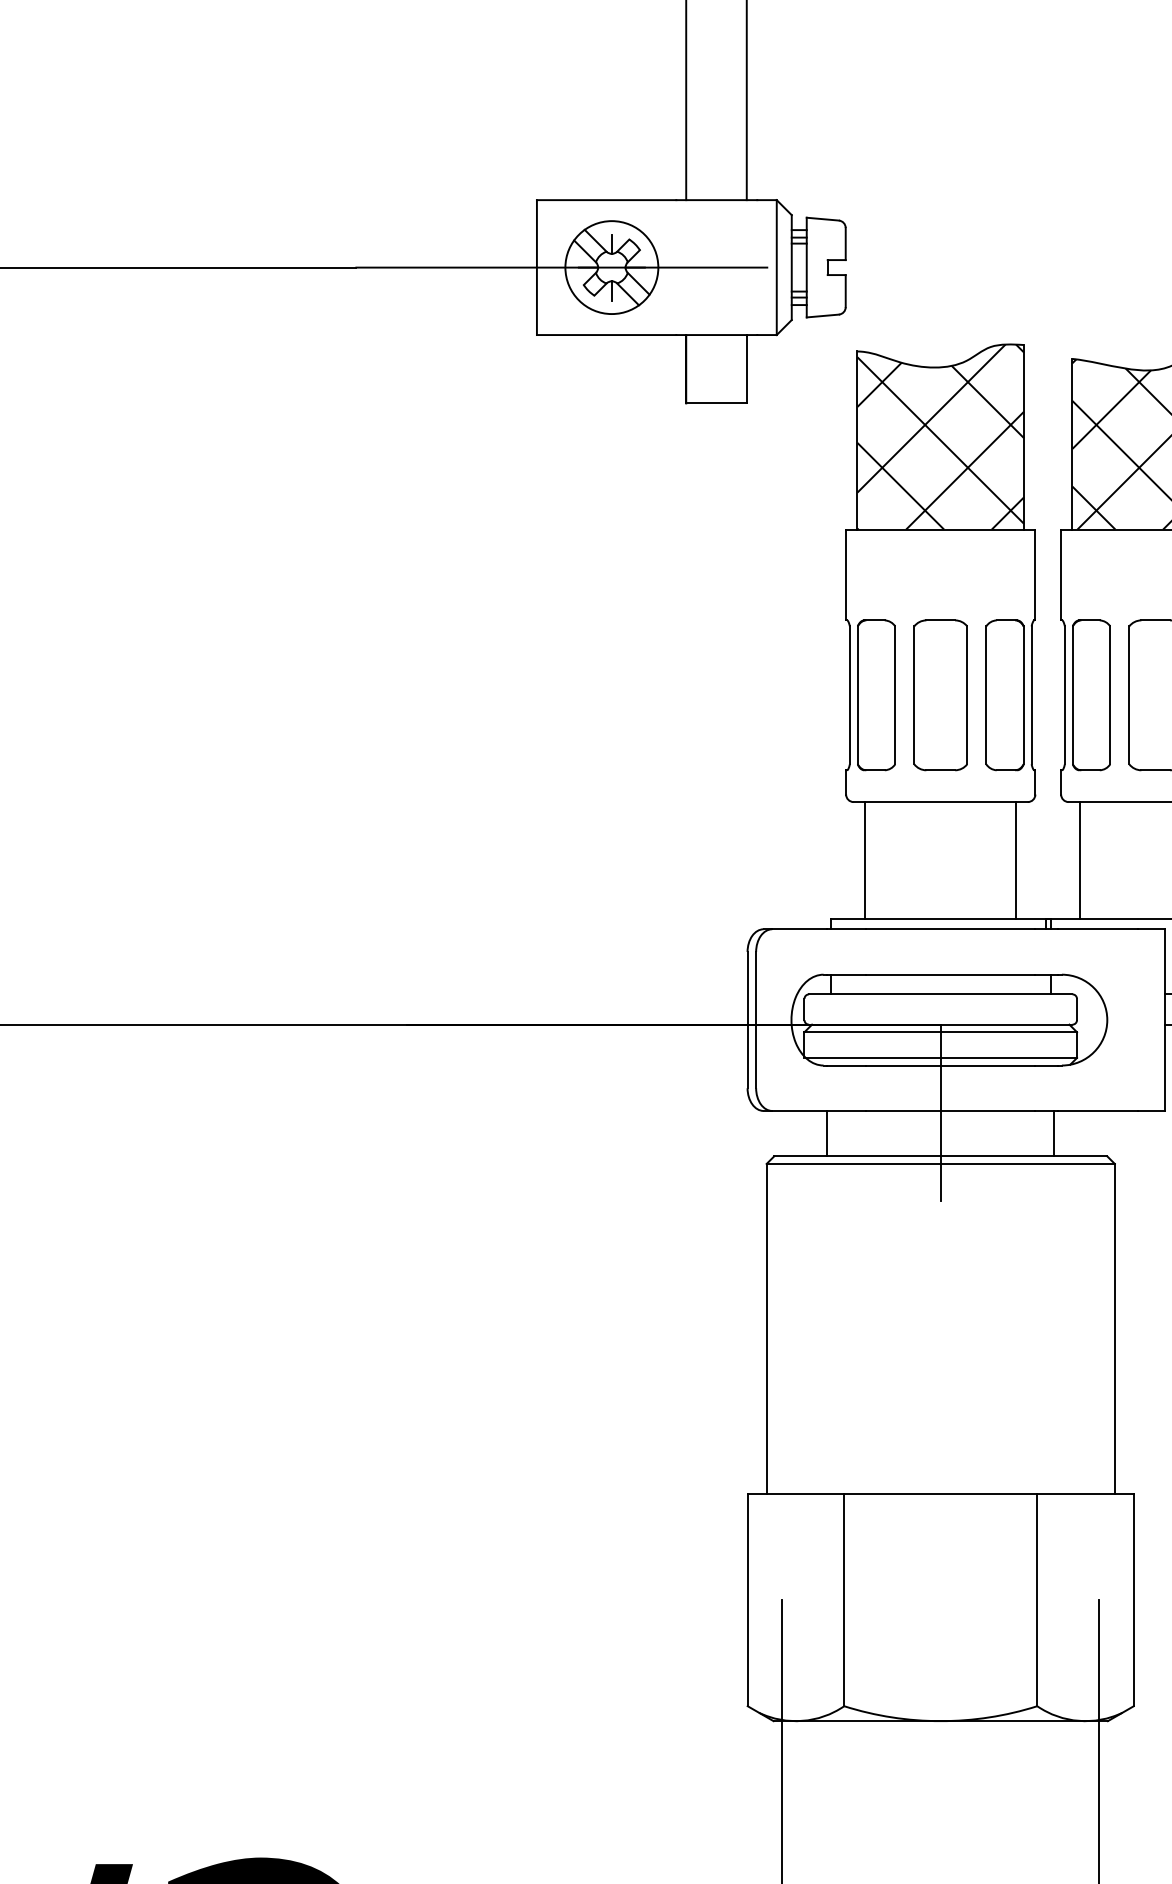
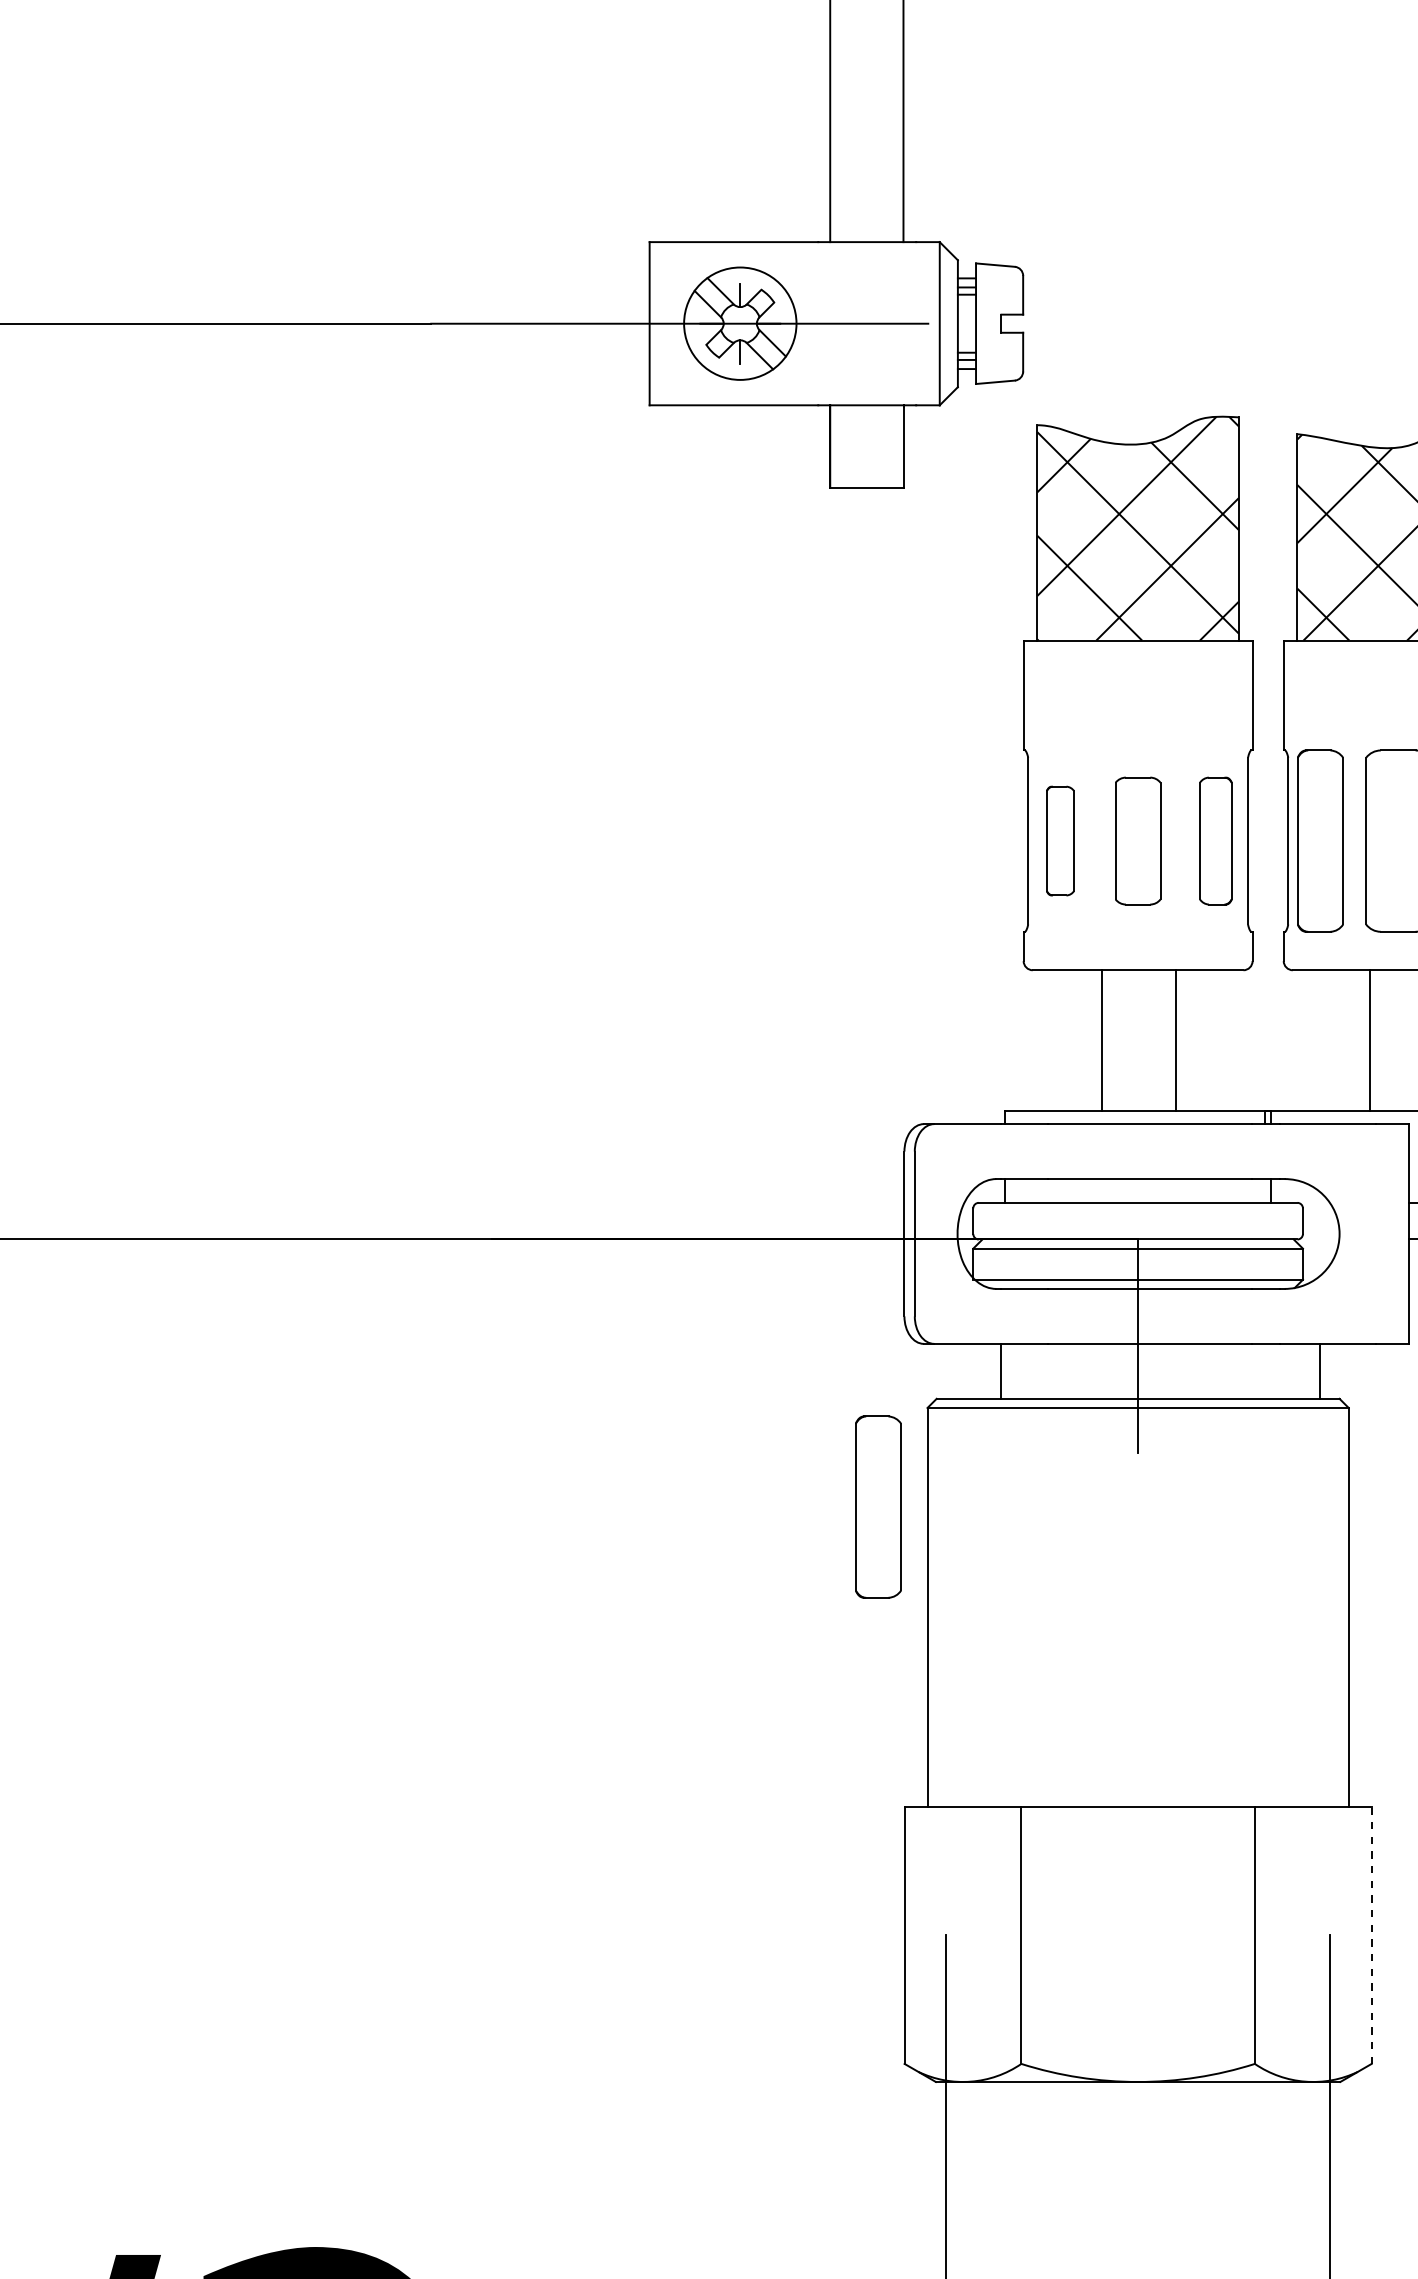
part: (876, 694) -> (1060, 840), size x0.6
part: (940, 694) -> (1137, 840), size x0.7
part: (1004, 694) -> (1215, 840), size x0.7
line: (865, 860) -> (1101, 1040), moved
line: (1016, 860) -> (1175, 1040), moved
line: (1079, 860) -> (1369, 1040), moved
line: (1054, 1132) -> (1319, 1370), moved
part: (726, 1245) -> (878, 1506), added
line: (1133, 1600) -> (1371, 1935), solid -> dashed

